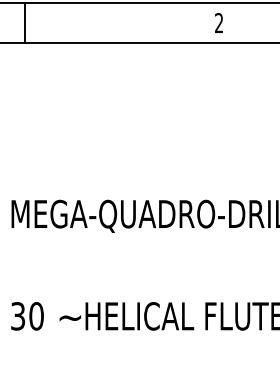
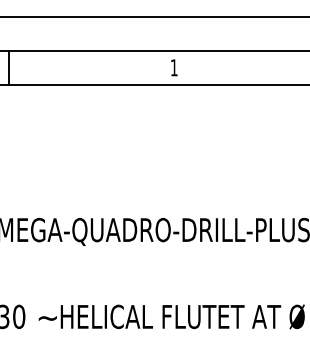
text: (218, 22) -> (173, 67), 2 -> 1

